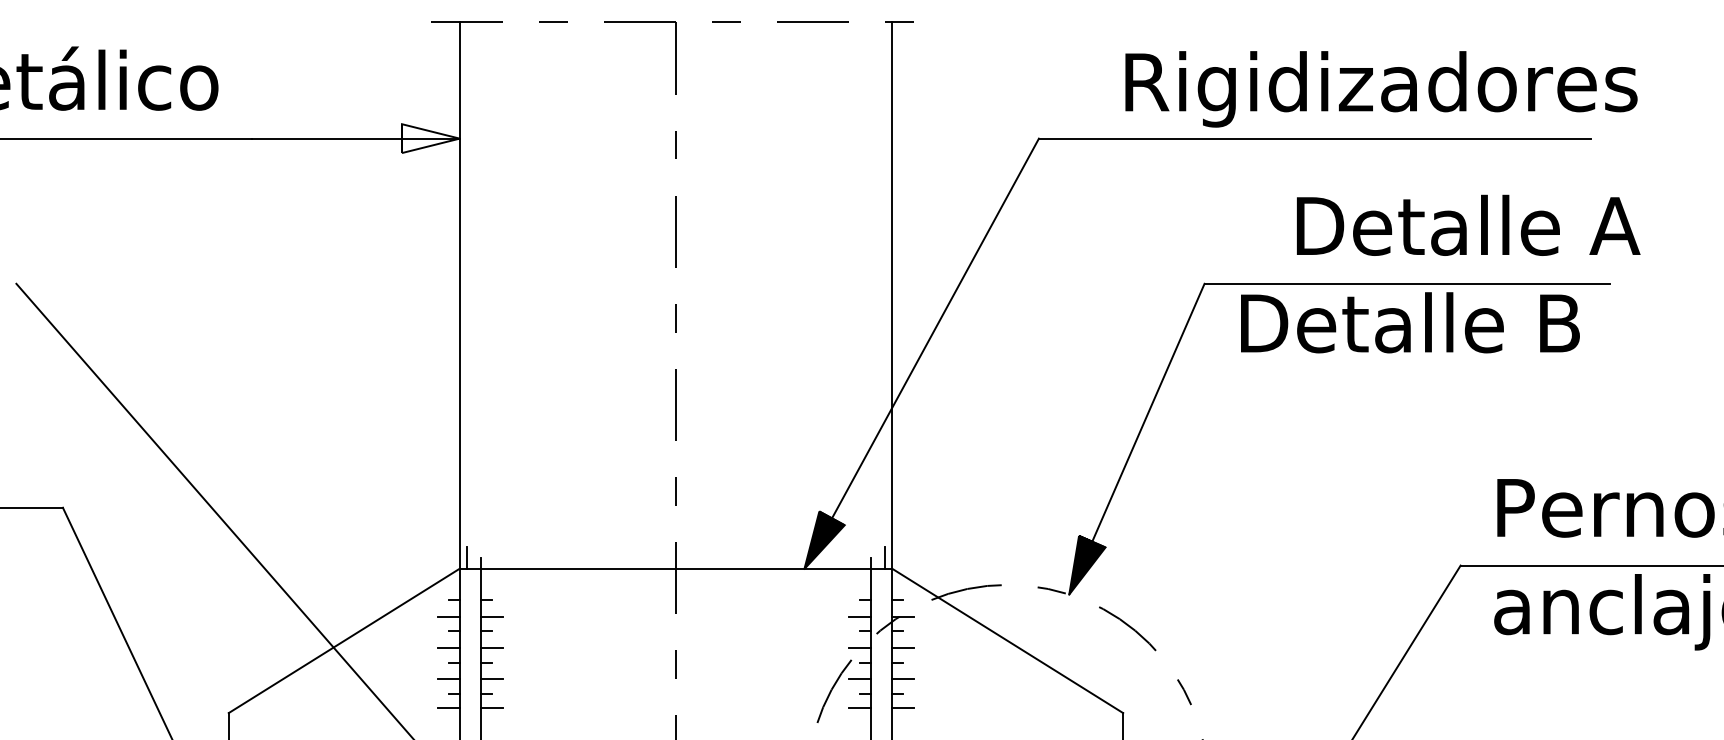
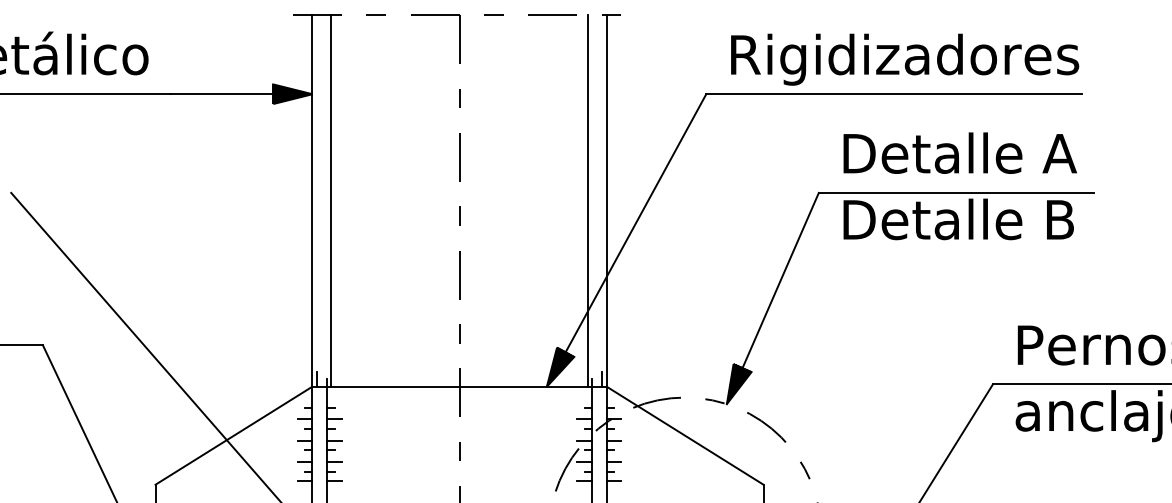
text: (1382, 89) -> (905, 59), moved
fill: (430, 139) -> (292, 94), added
text: (1467, 224) -> (959, 152), moved
line: (487, 294) -> (331, 200), added
line: (865, 294) -> (588, 200), added

